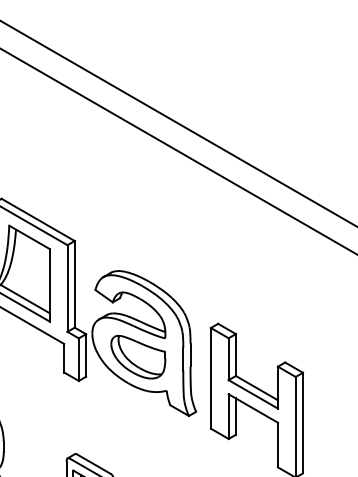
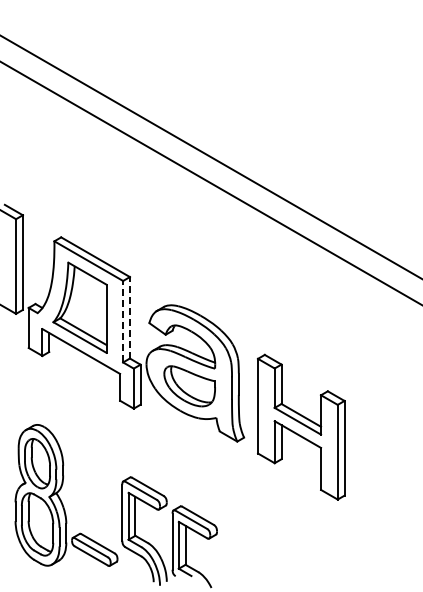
line: (74, 284) -> (129, 317), solid -> dashed
line: (67, 288) -> (123, 321), solid -> dashed

